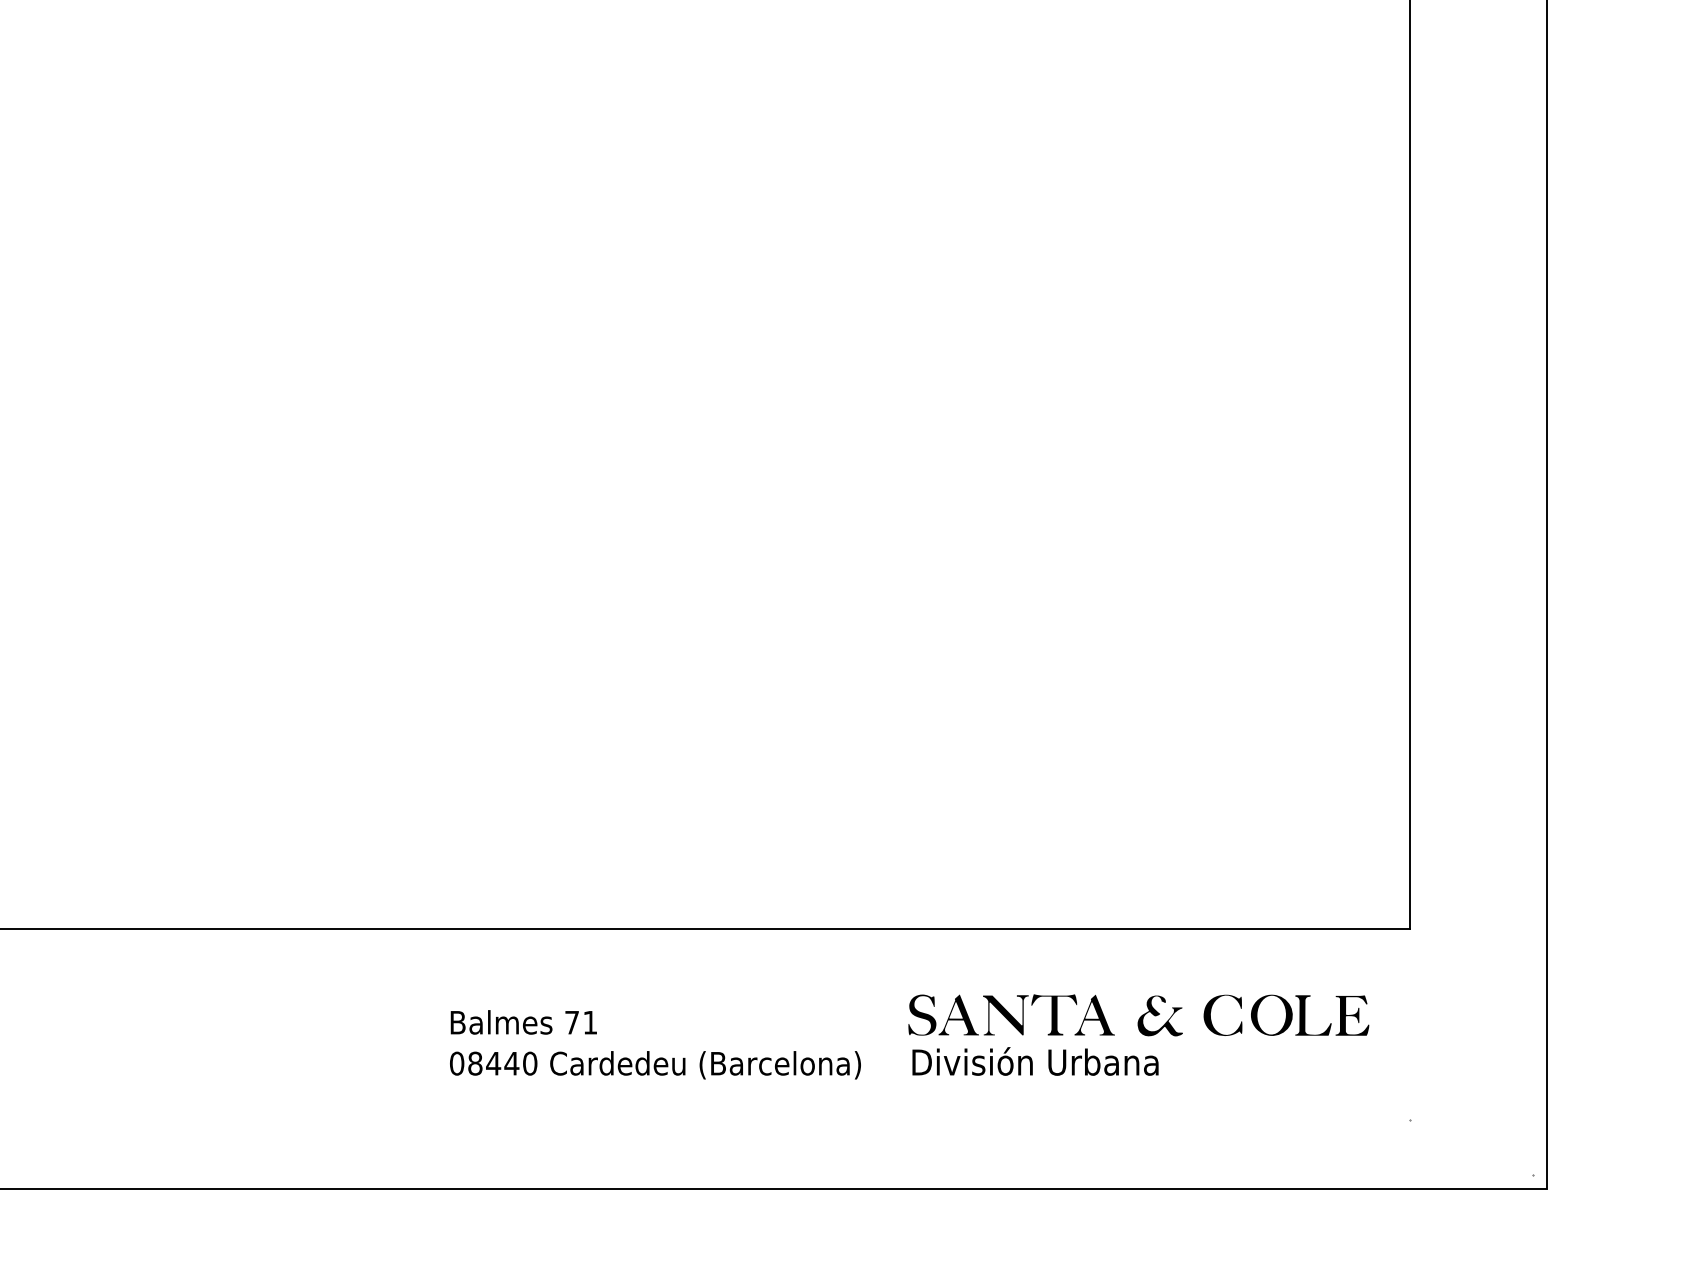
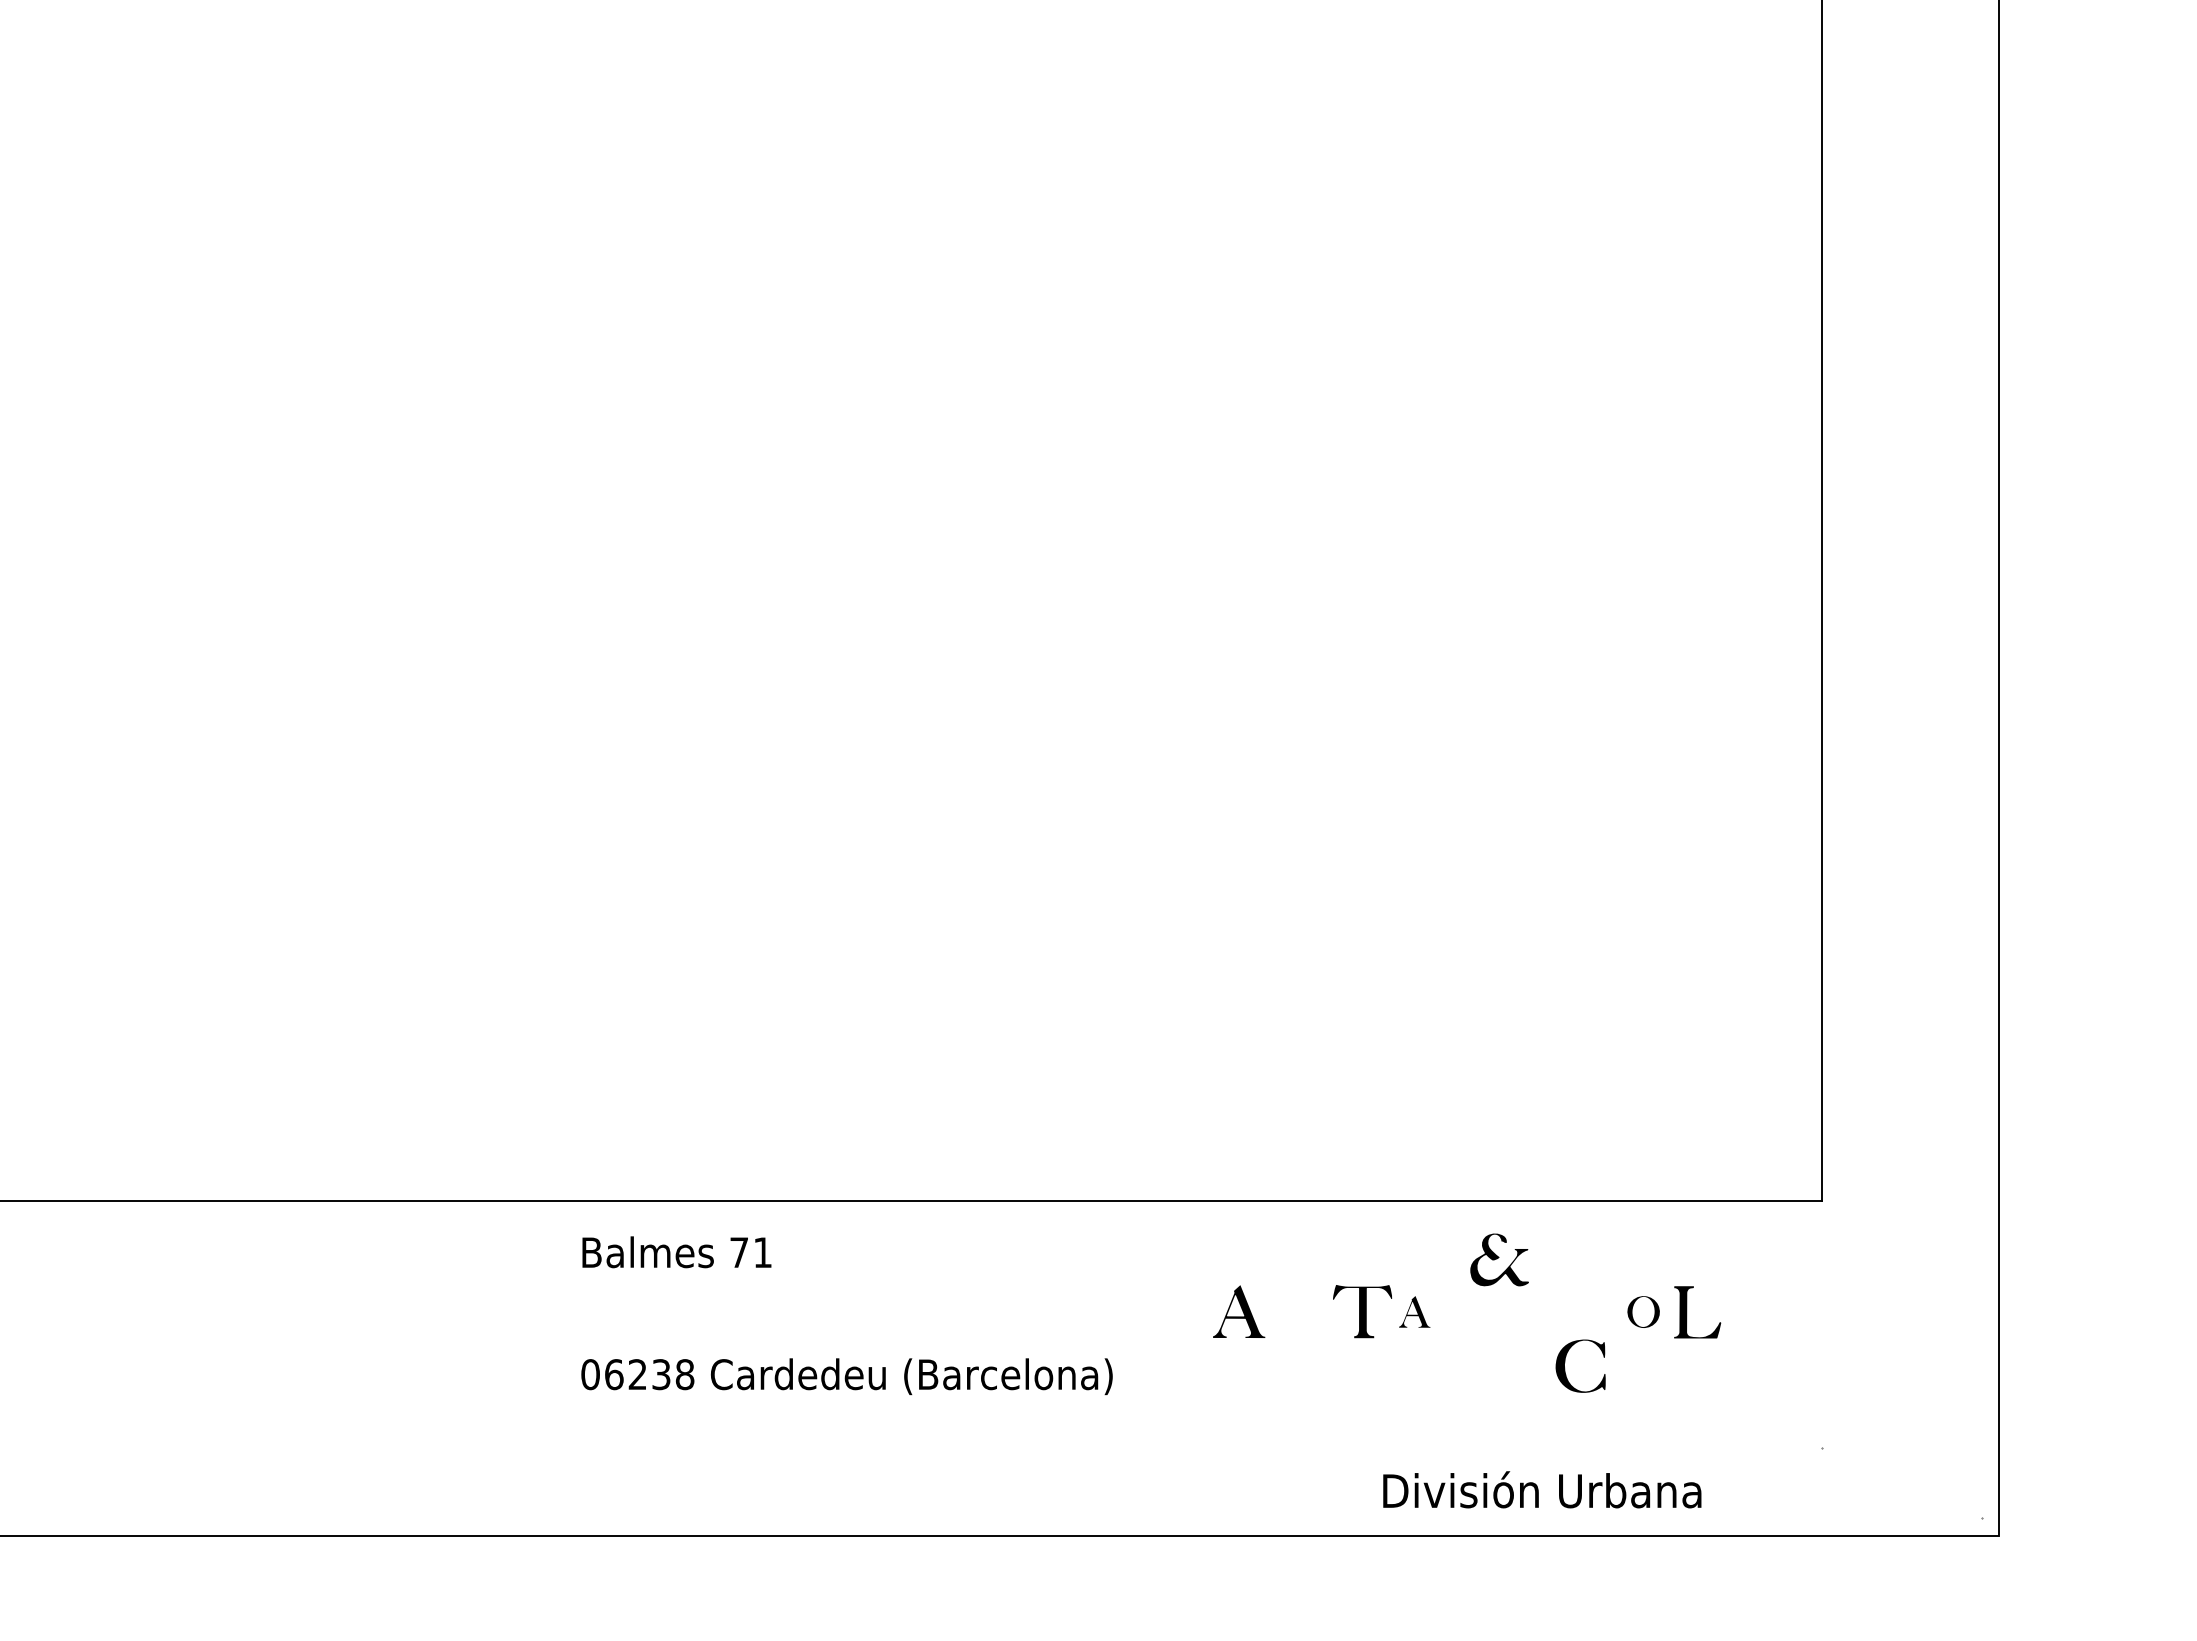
part: (1211, 1012) -> (1565, 1362), moved
fill: (922, 1014) -> (1192, 1311), removed
part: (1094, 1014) -> (1414, 1311), size x0.6
part: (1271, 1014) -> (1643, 1311), size x0.6
fill: (1005, 1015) -> (1299, 1312), removed
part: (1160, 1015) -> (1499, 1259), moved
part: (1352, 1015) -> (1747, 1312), removed
text: (523, 1022) -> (676, 1252), moved
text: (1035, 1061) -> (1542, 1489), moved
text: (502, 1063) -> (649, 1374), 08440 -> 06238

